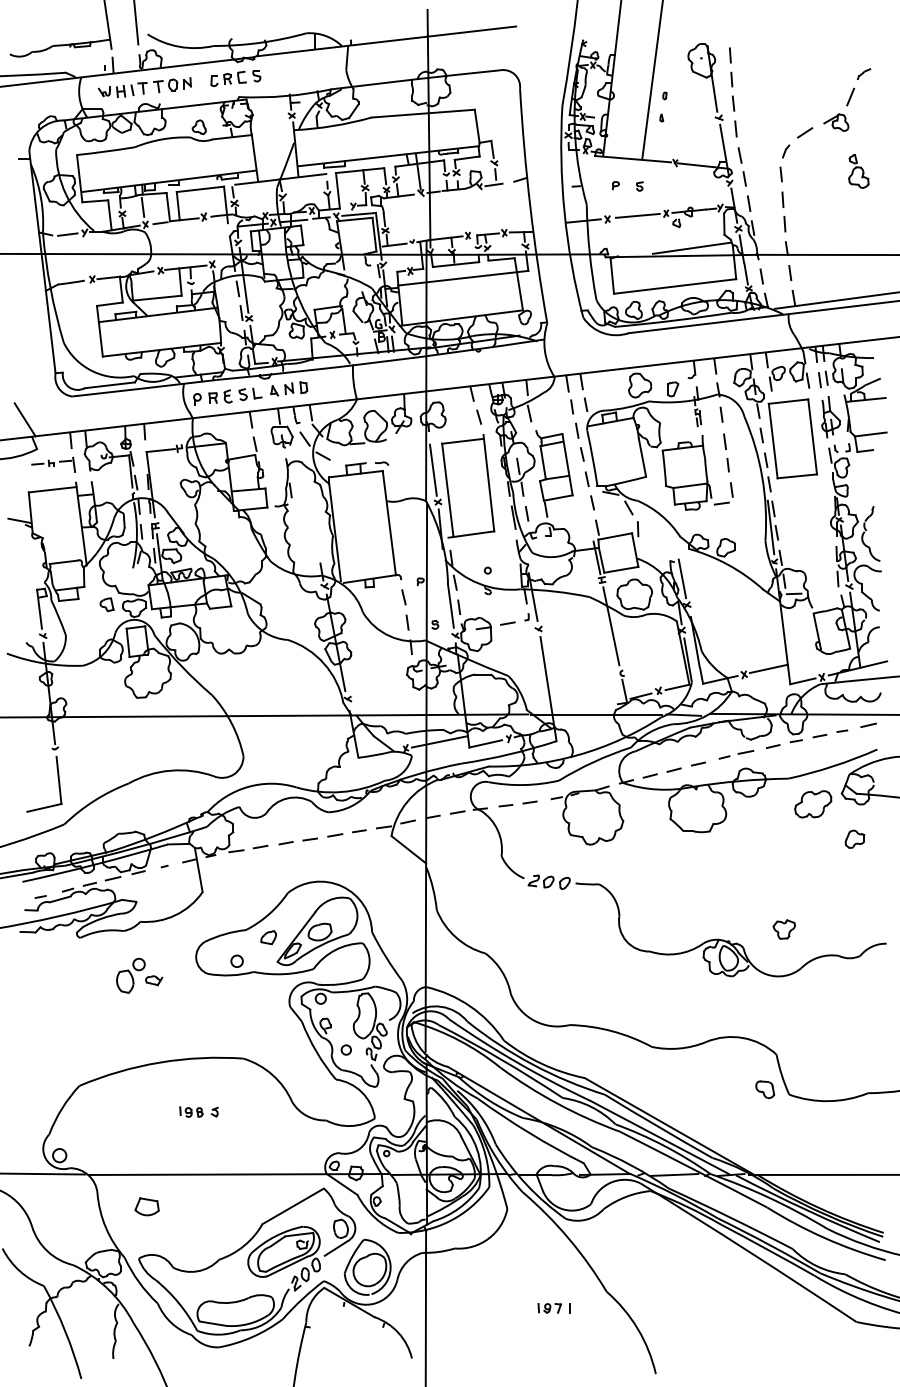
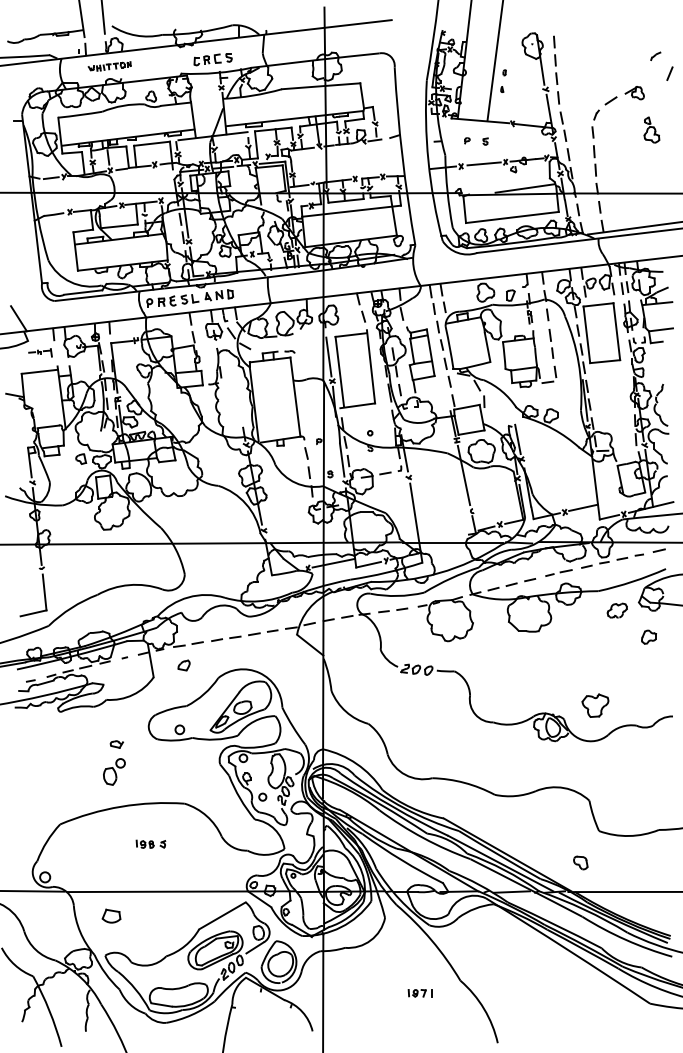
part: (235, 78) -> (212, 59), moved
part: (144, 87) -> (109, 66), size x0.6
line: (850, 96) -> (669, 73), moved
part: (53, 464) -> (40, 352), size x0.7
part: (813, 804) -> (617, 610), size x0.7
part: (783, 929) -> (594, 705), size x1.6
part: (268, 937) -> (183, 665), moved
part: (130, 975) -> (114, 771), moved
part: (765, 1089) -> (581, 862), moved

